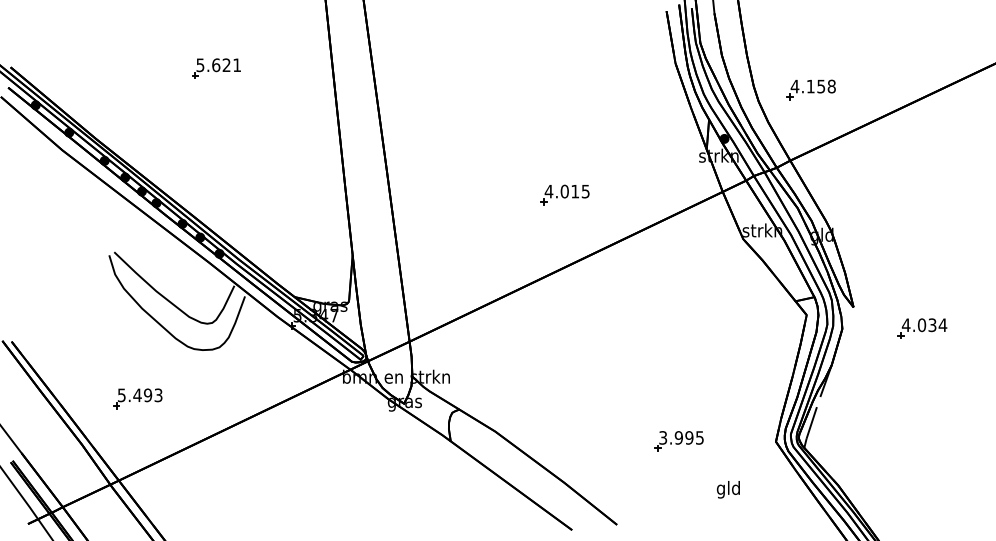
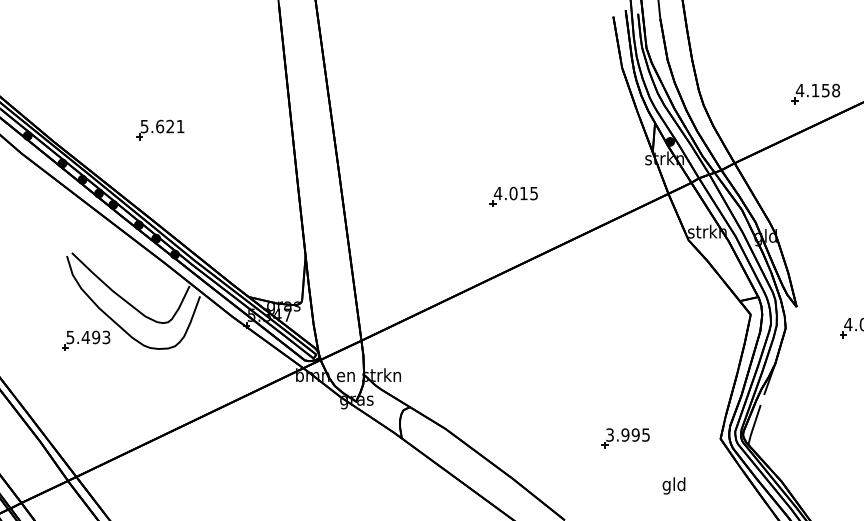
part: (216, 68) -> (160, 129), moved
part: (810, 89) -> (815, 93), moved
part: (137, 398) -> (85, 340), moved

